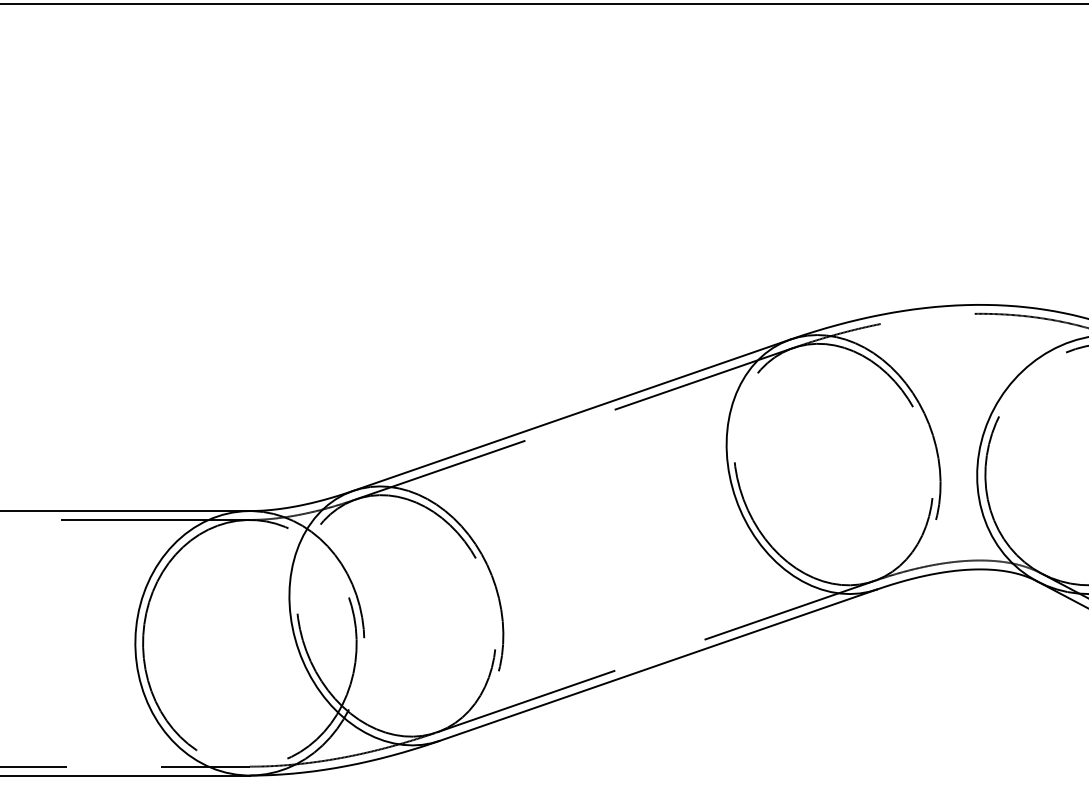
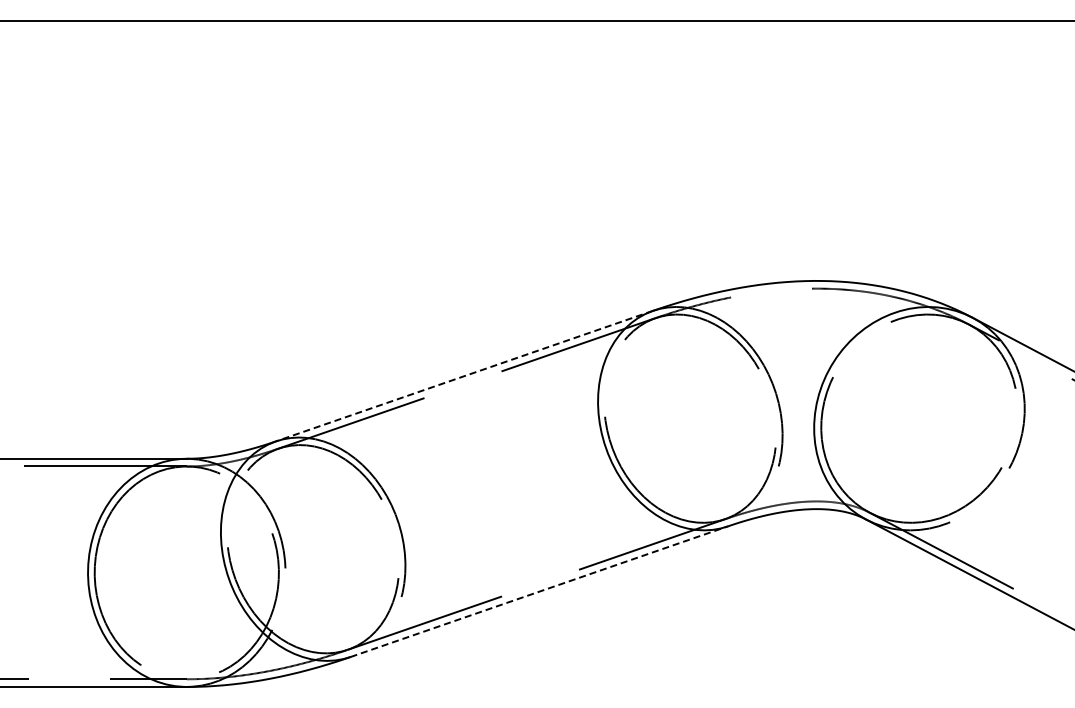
line: (571, 415) -> (464, 376), solid -> dashed
line: (658, 664) -> (539, 591), solid -> dashed

